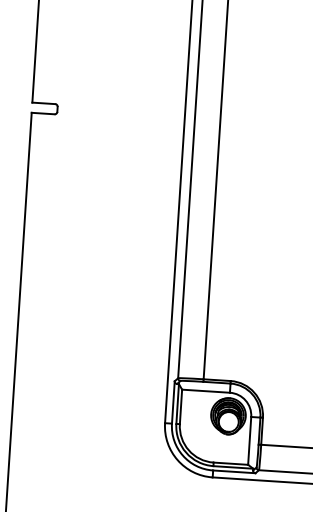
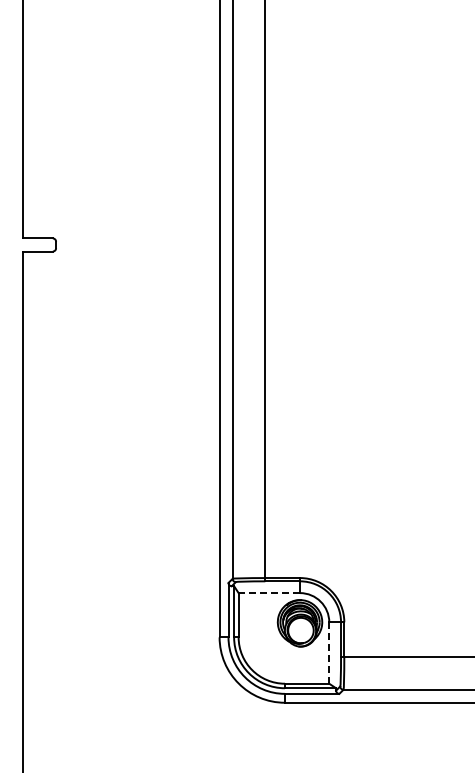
line: (206, 391) -> (269, 593), solid -> dashed
line: (249, 441) -> (329, 653), solid -> dashed

